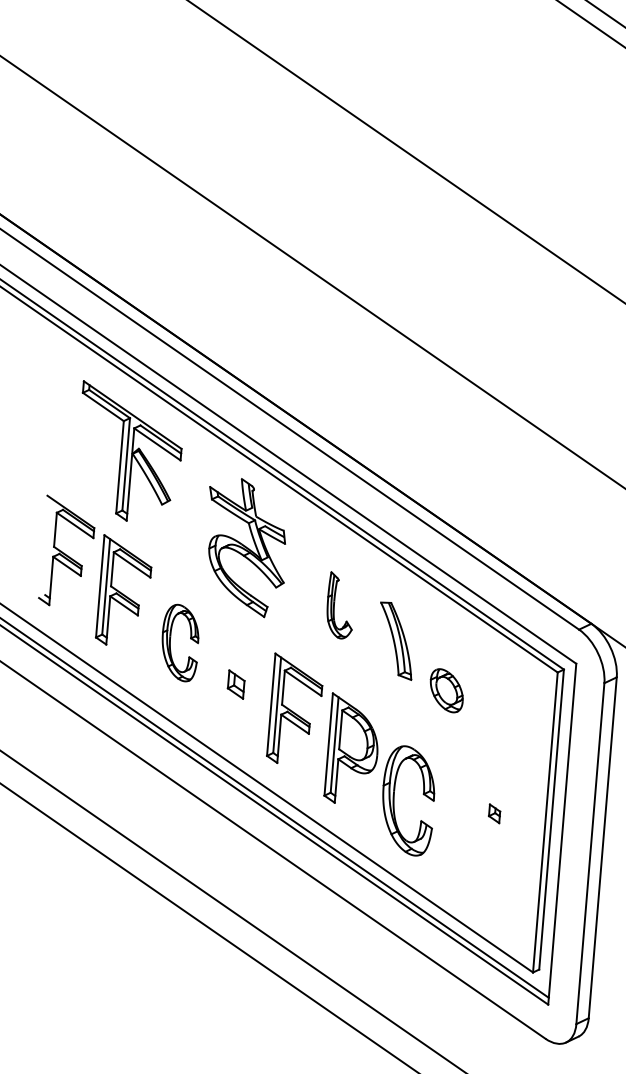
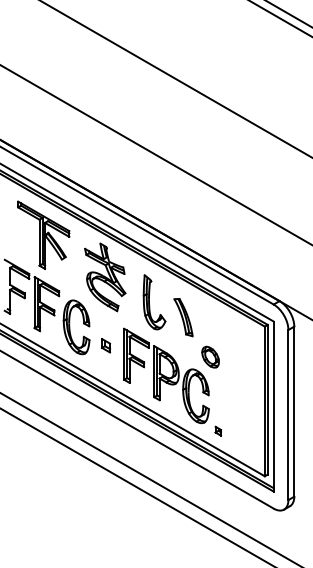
part: (340, 605) -> (154, 302), size x1.67
part: (180, 643) -> (76, 327), size x1.43
part: (446, 689) -> (210, 356), moved
part: (495, 812) -> (218, 430), moved

